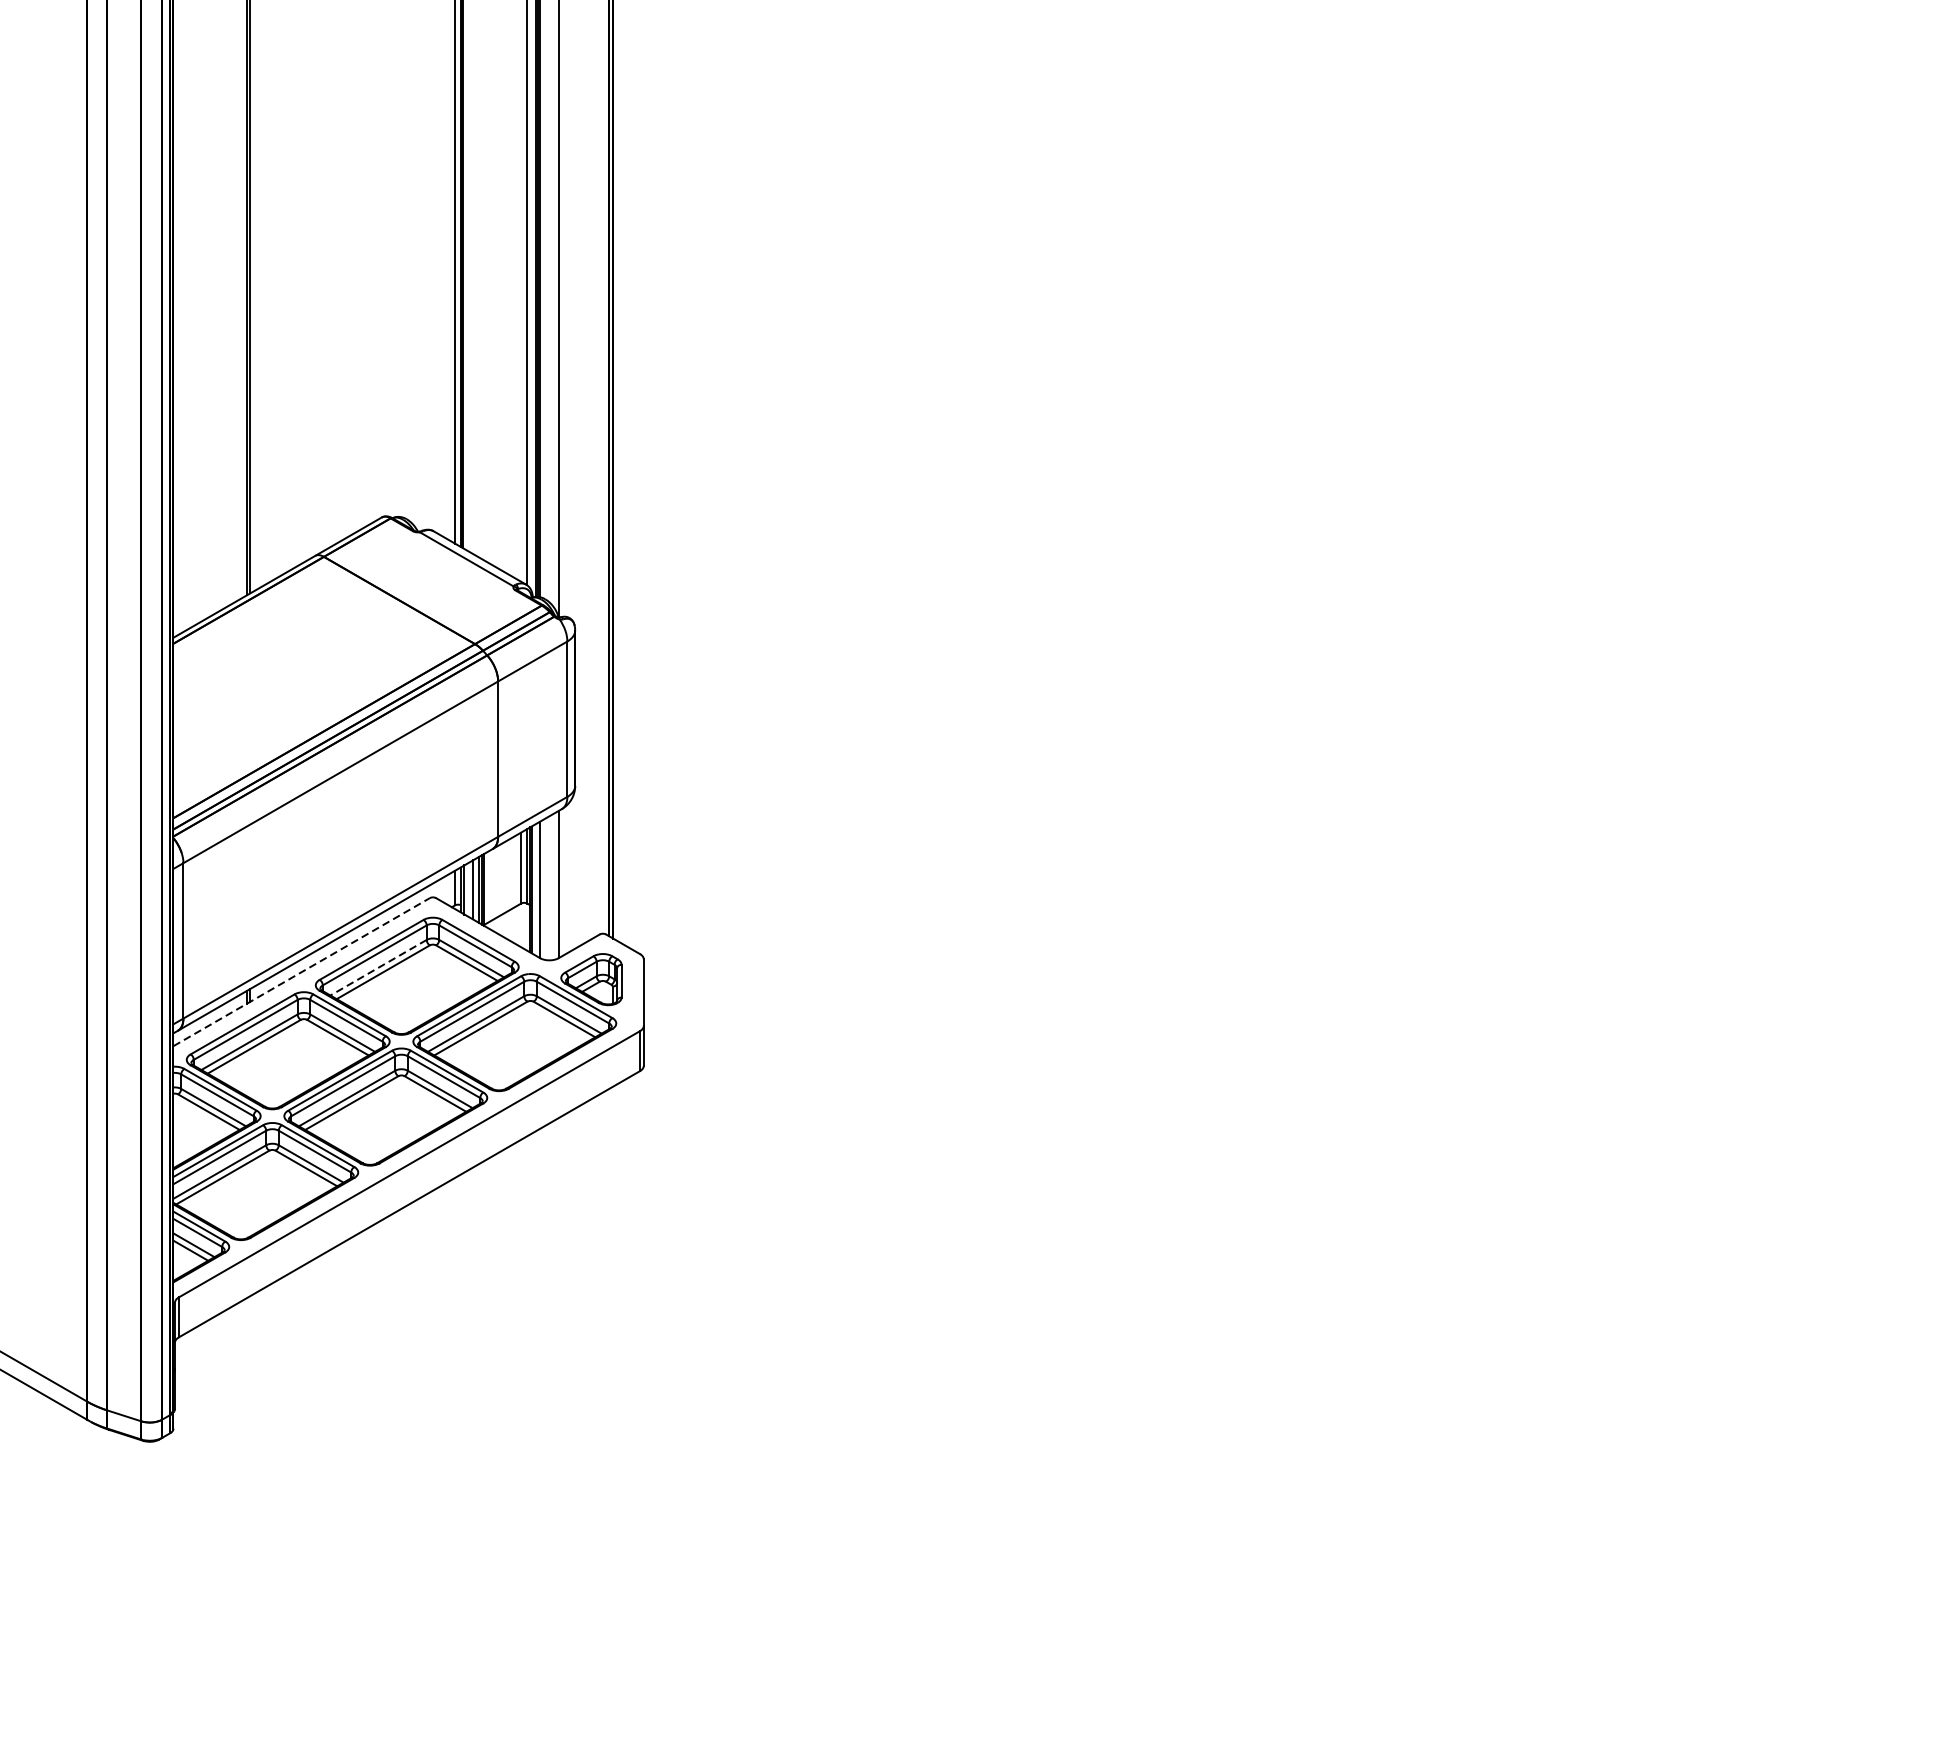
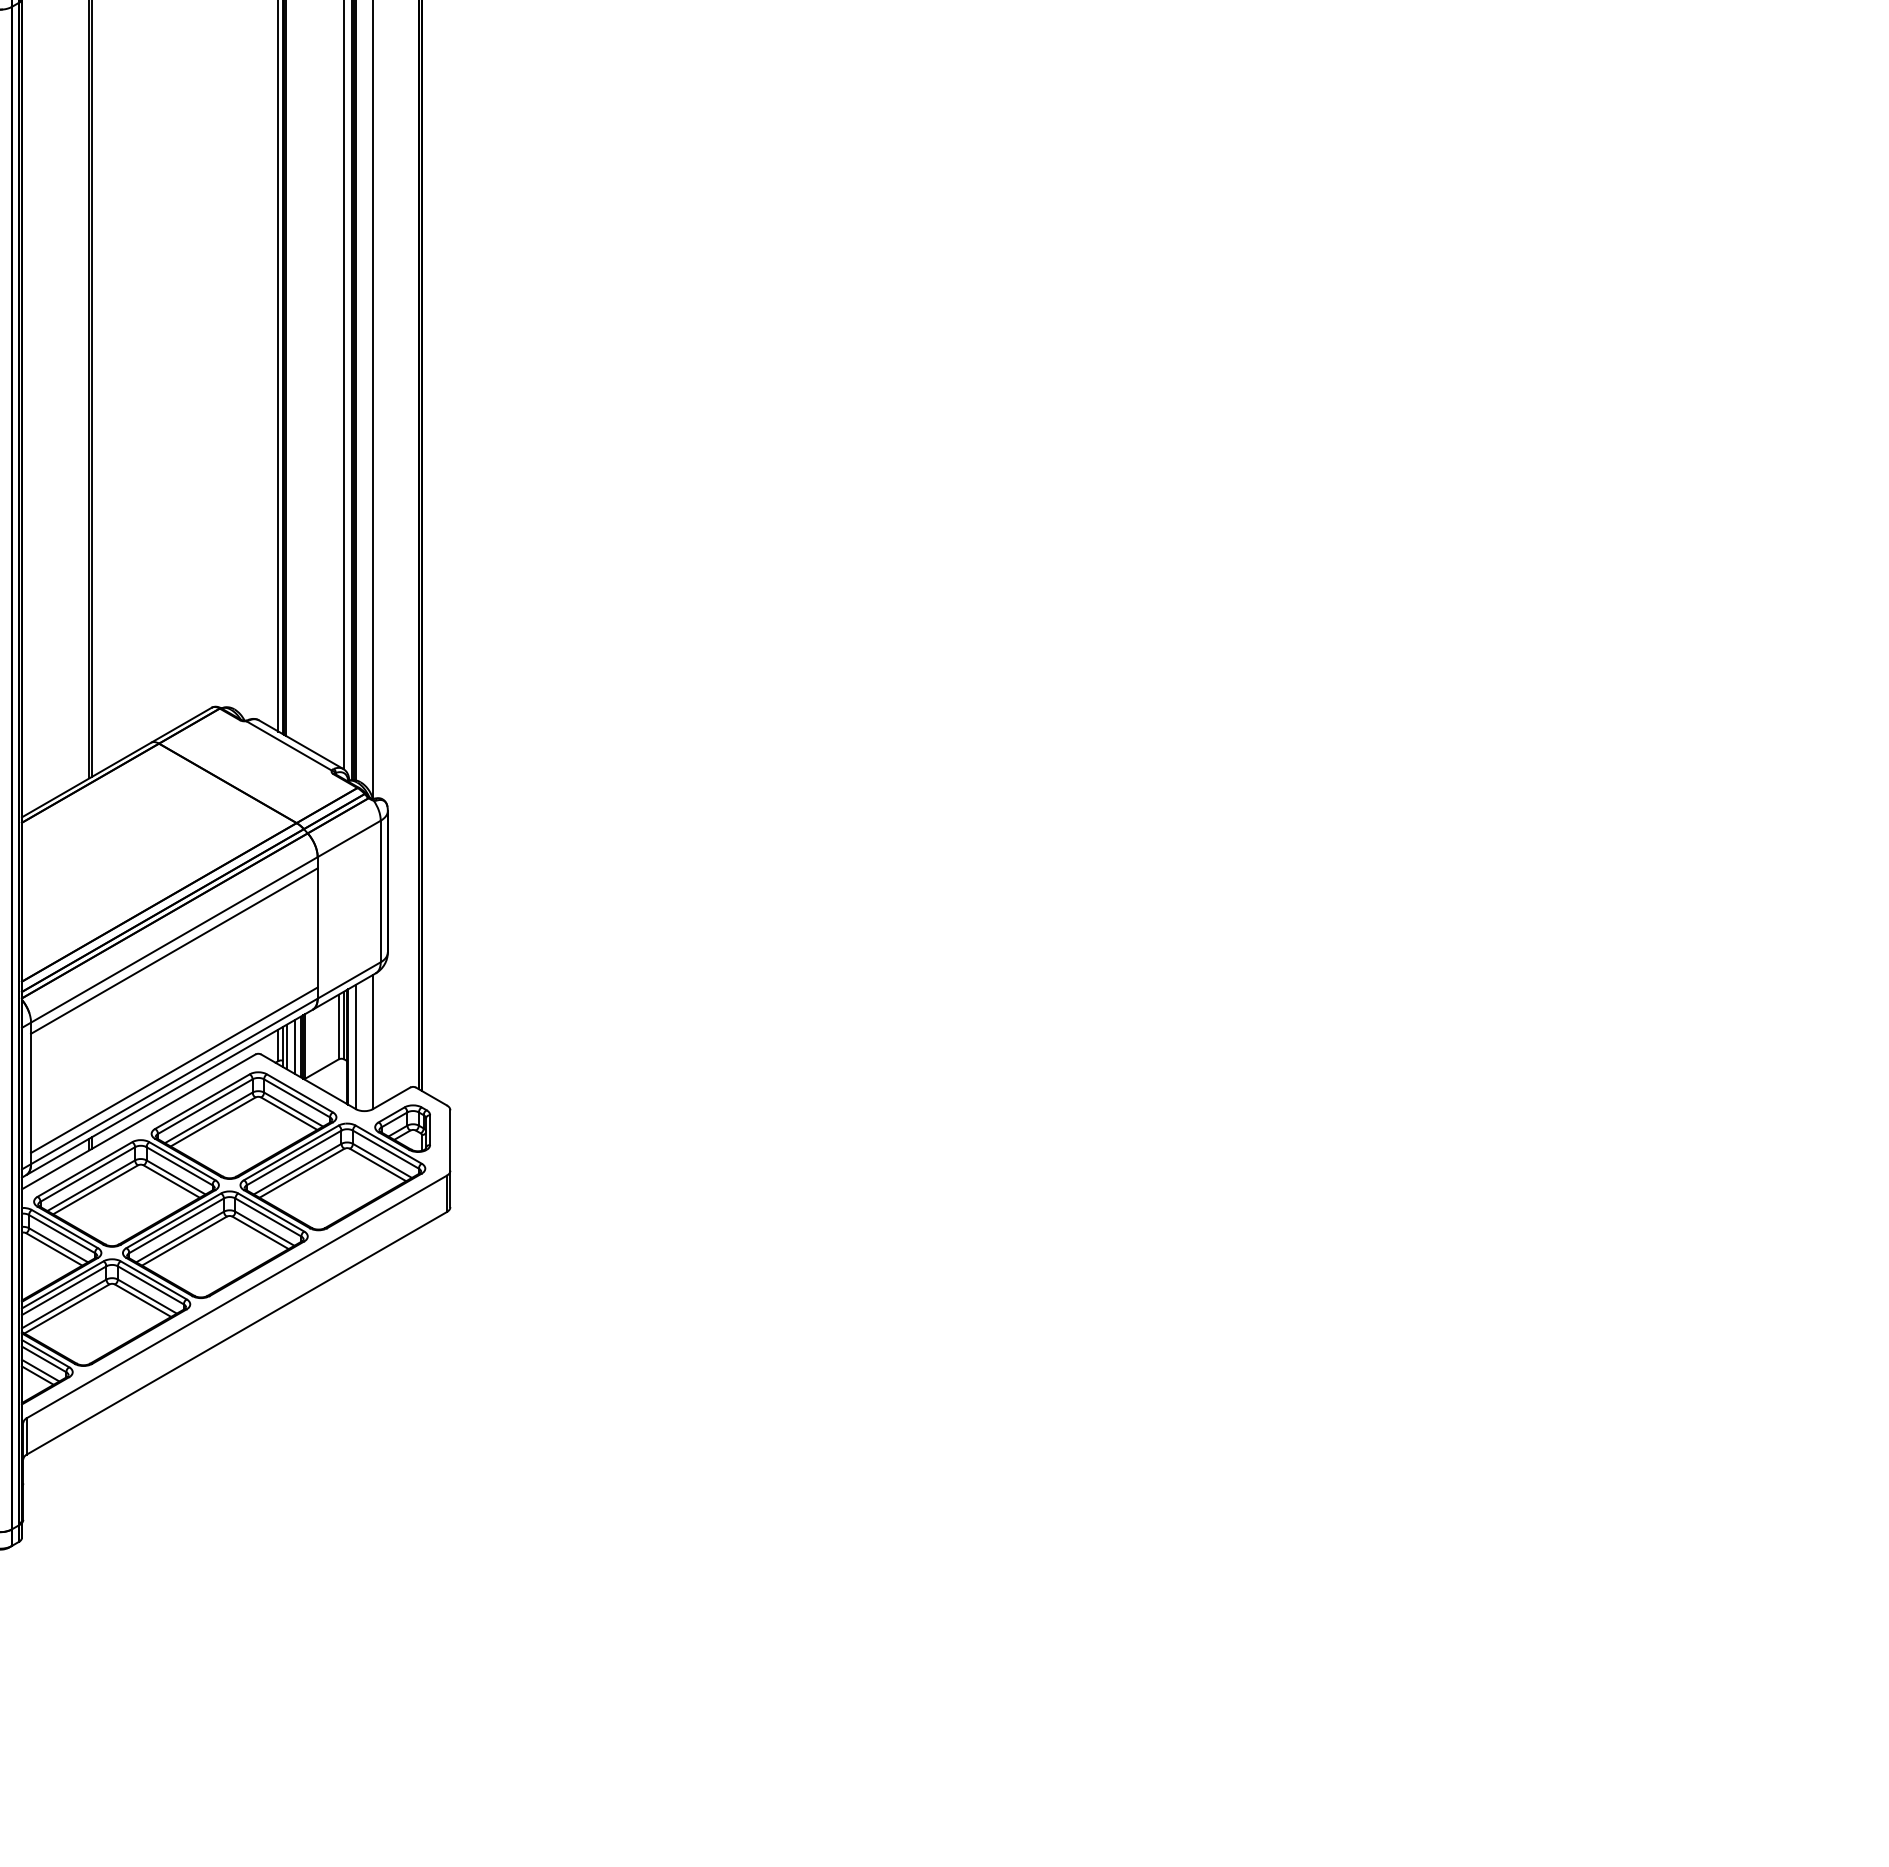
line: (340, 783) -> (174, 950), added
line: (340, 914) -> (174, 1069), added
line: (378, 967) -> (208, 1117), dashed -> solid
line: (301, 971) -> (138, 1121), dashed -> solid

